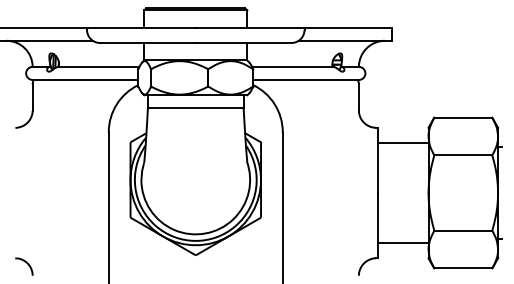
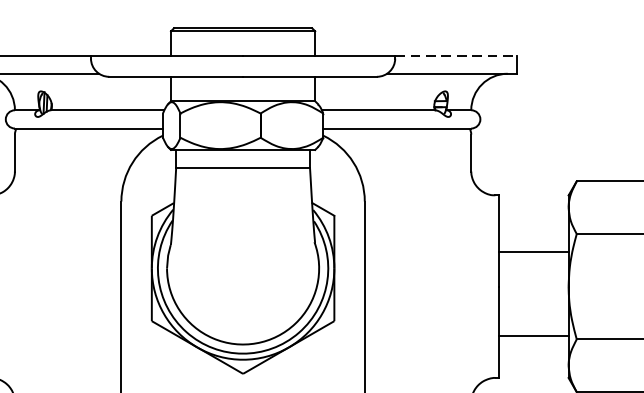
line: (348, 27) -> (456, 55), solid -> dashed
line: (403, 143) -> (533, 252), moved
line: (403, 243) -> (533, 336), moved

